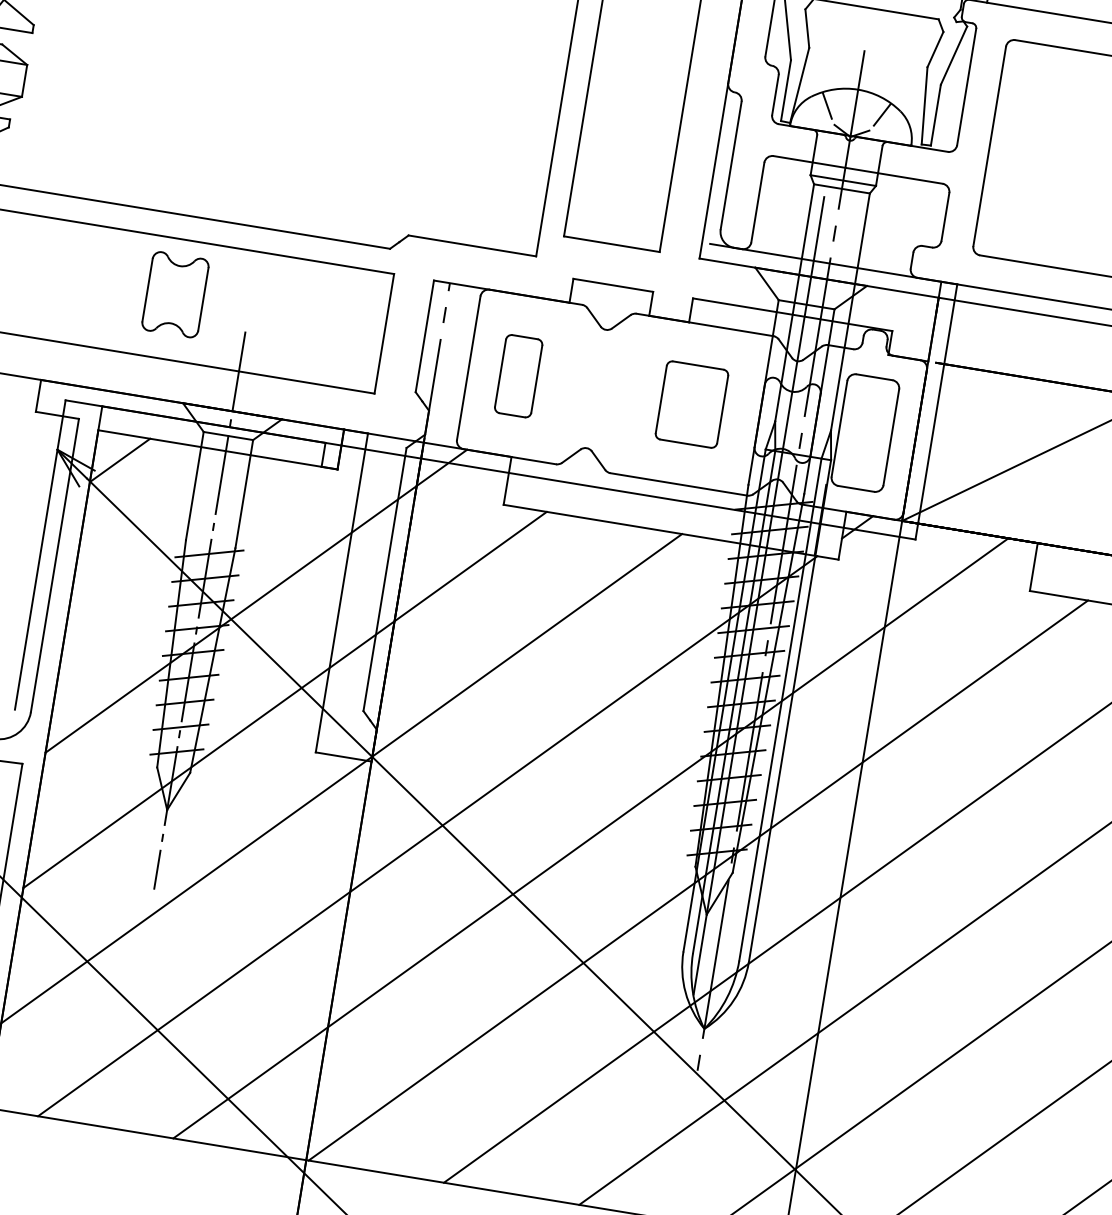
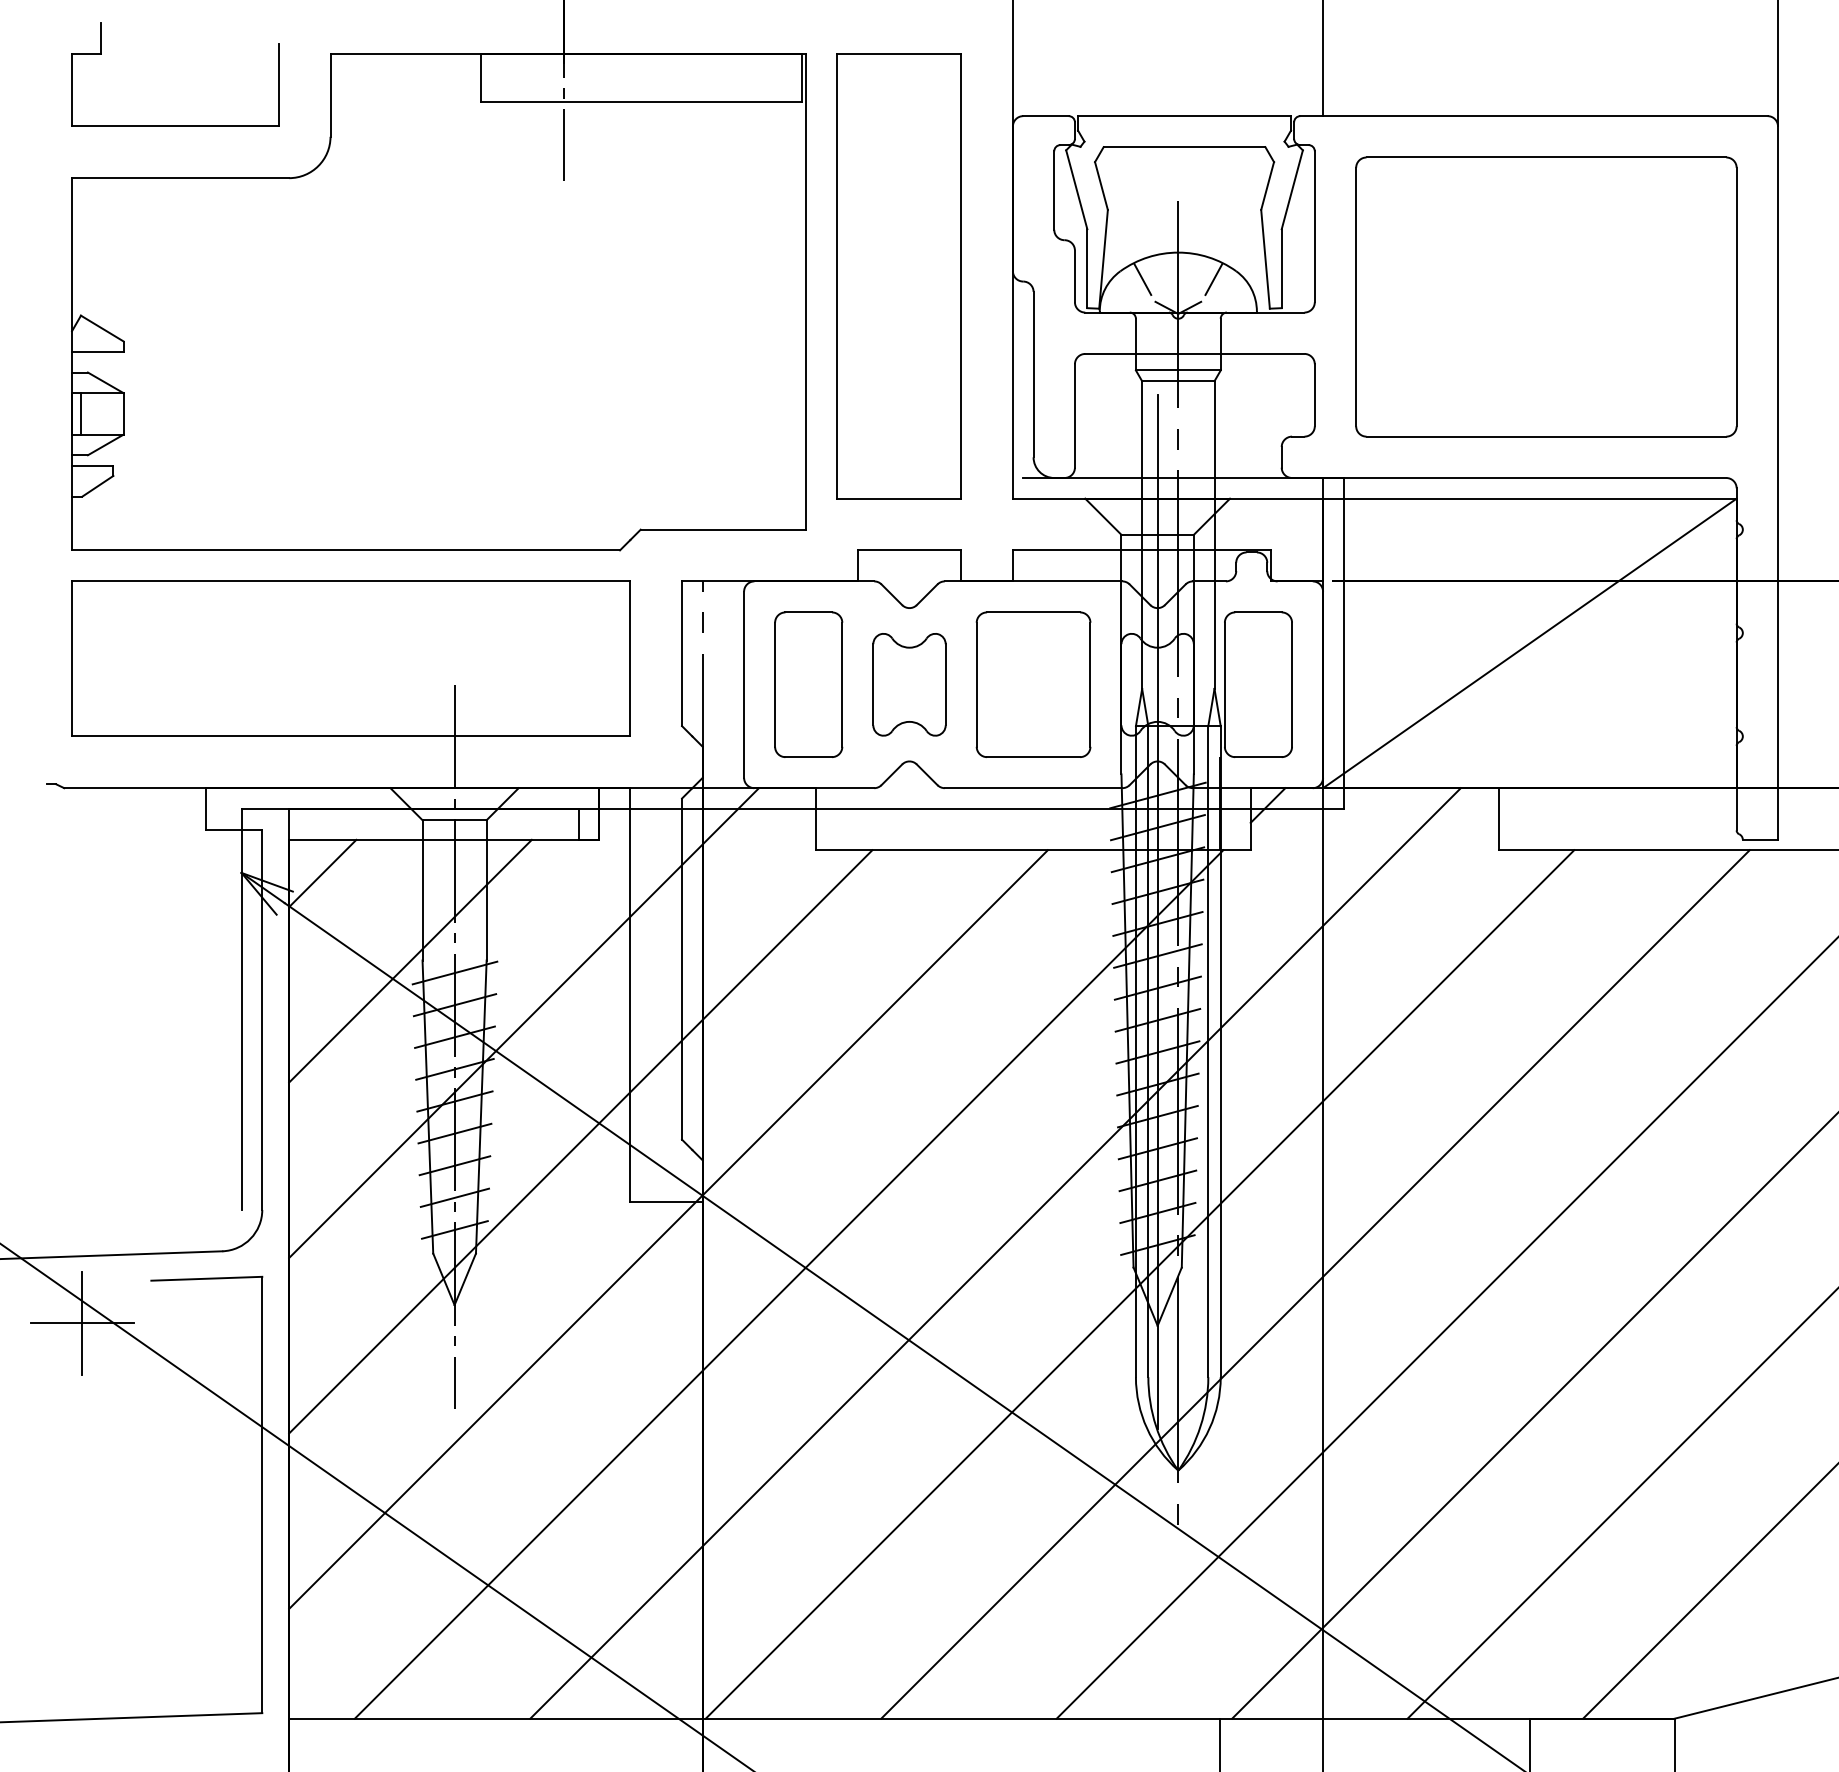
part: (175, 294) -> (909, 684), moved
part: (518, 376) -> (808, 684), size x1.43
part: (691, 404) -> (1033, 684), size x1.43
line: (176, 538) -> (410, 960), added

